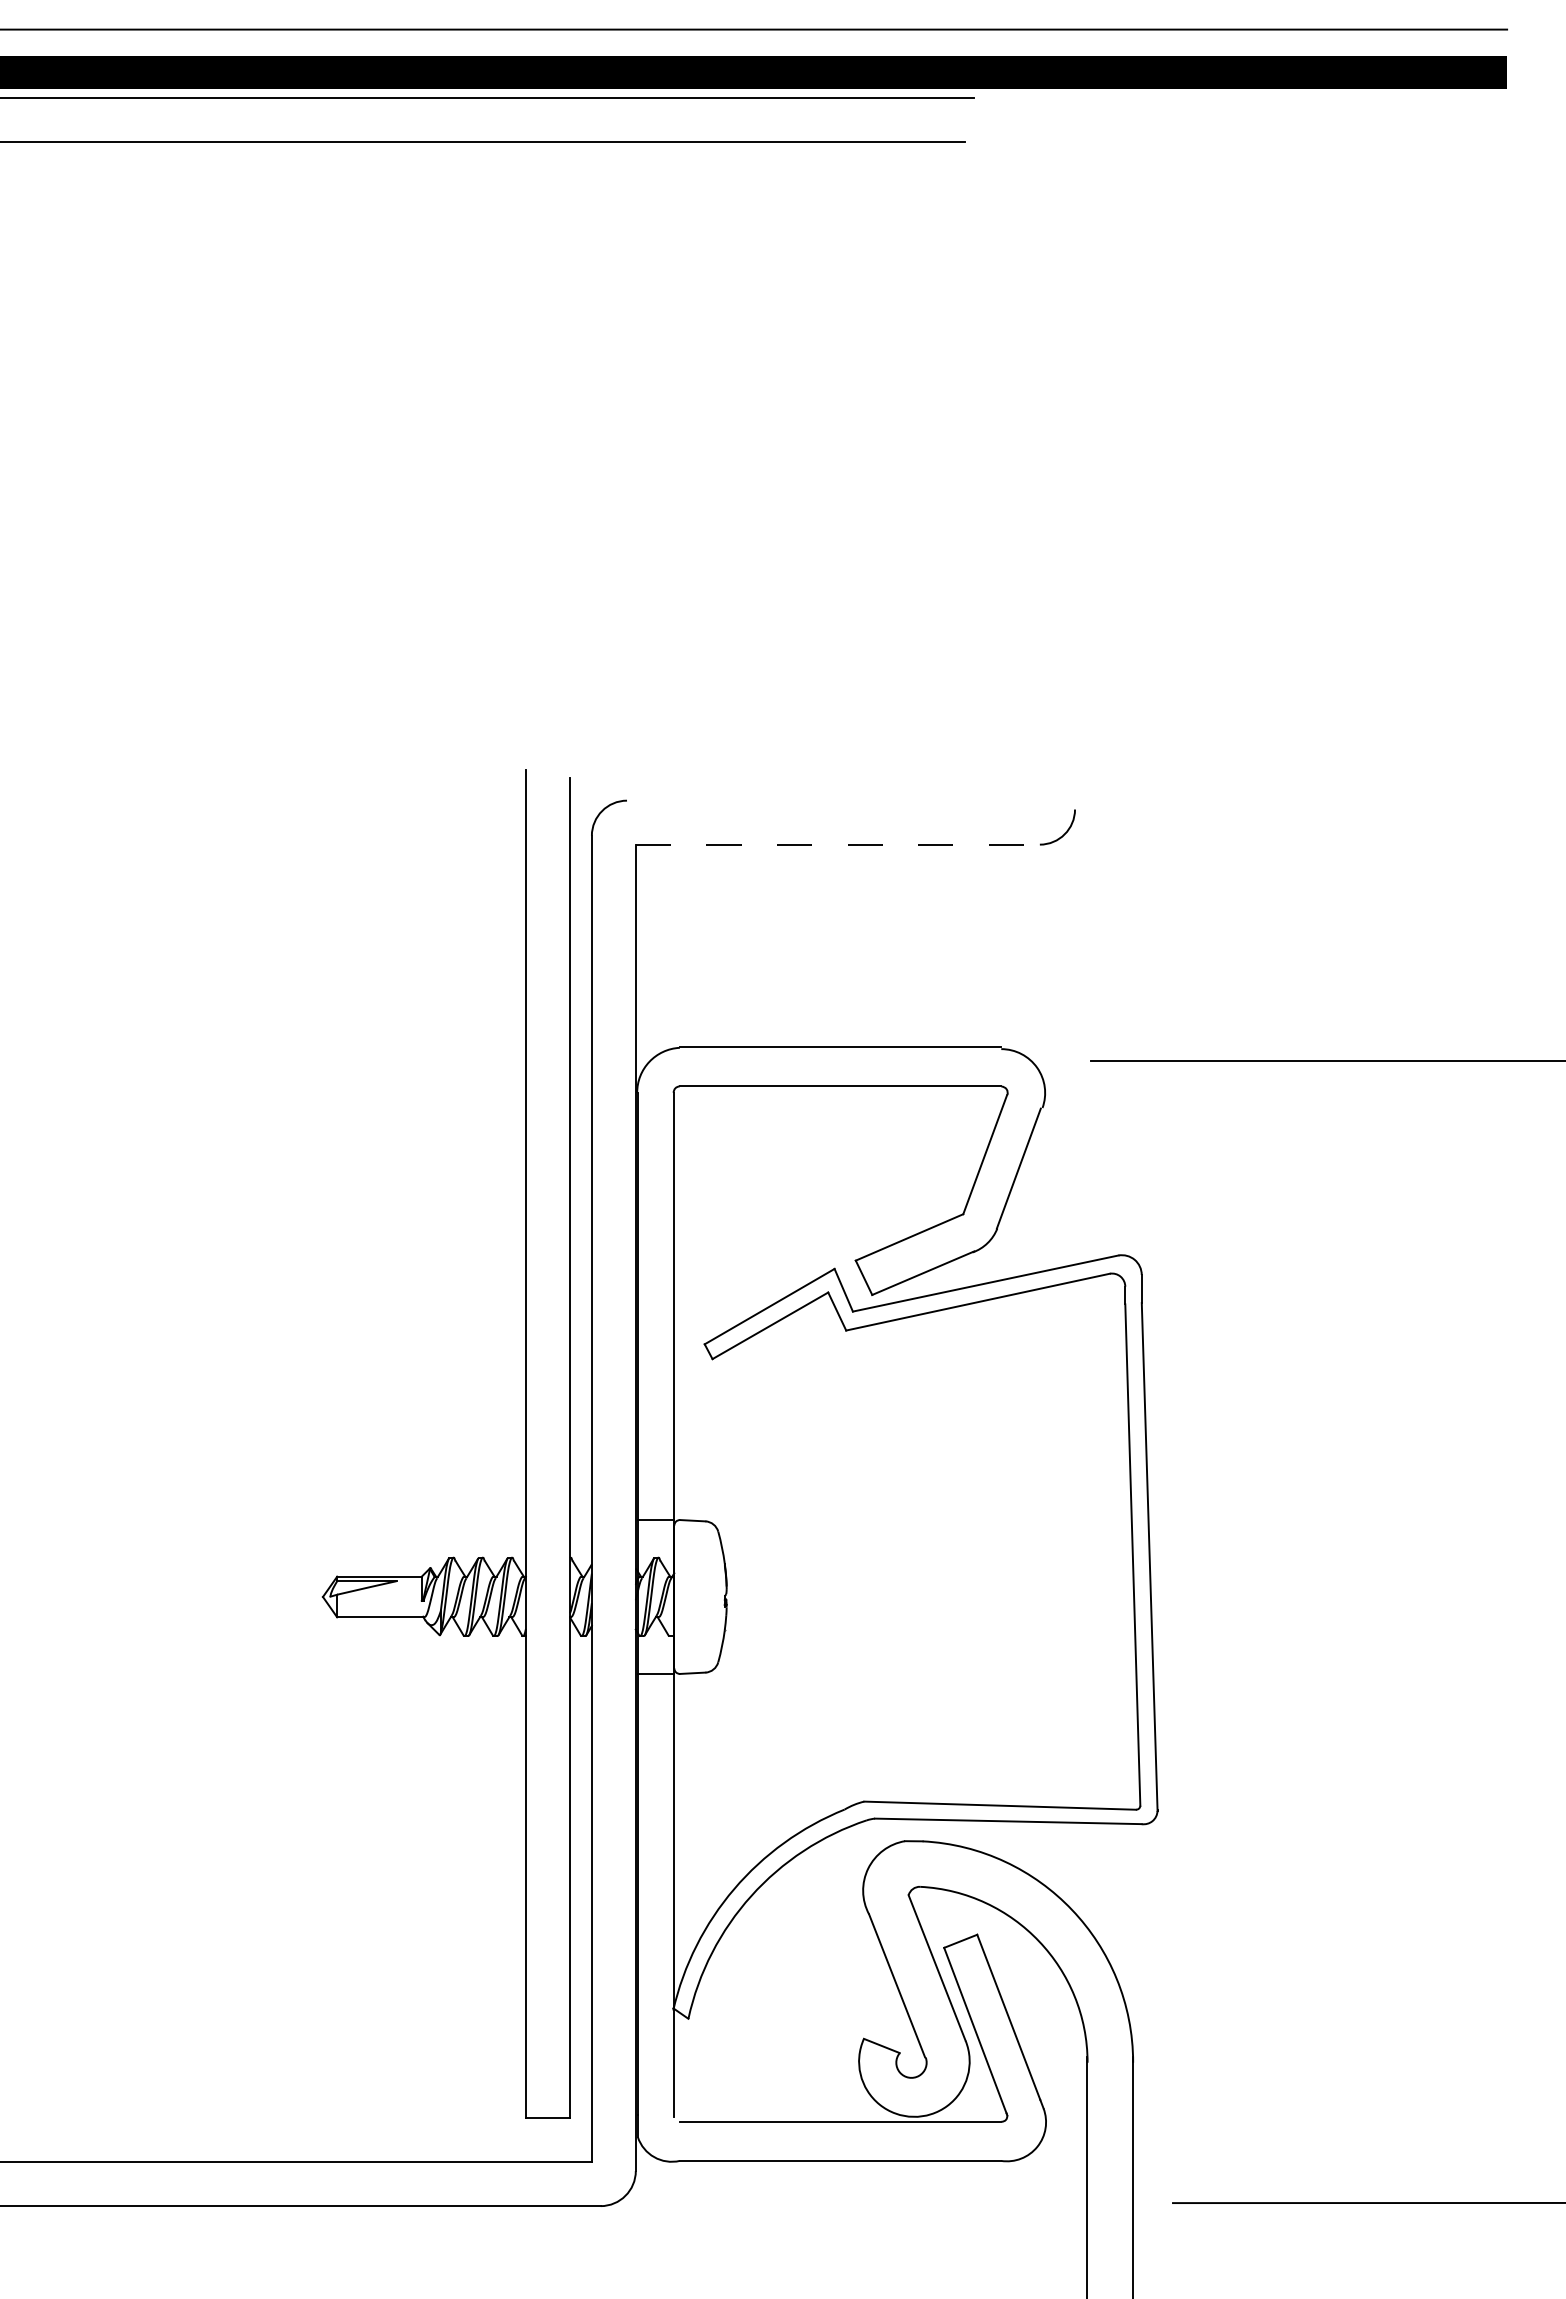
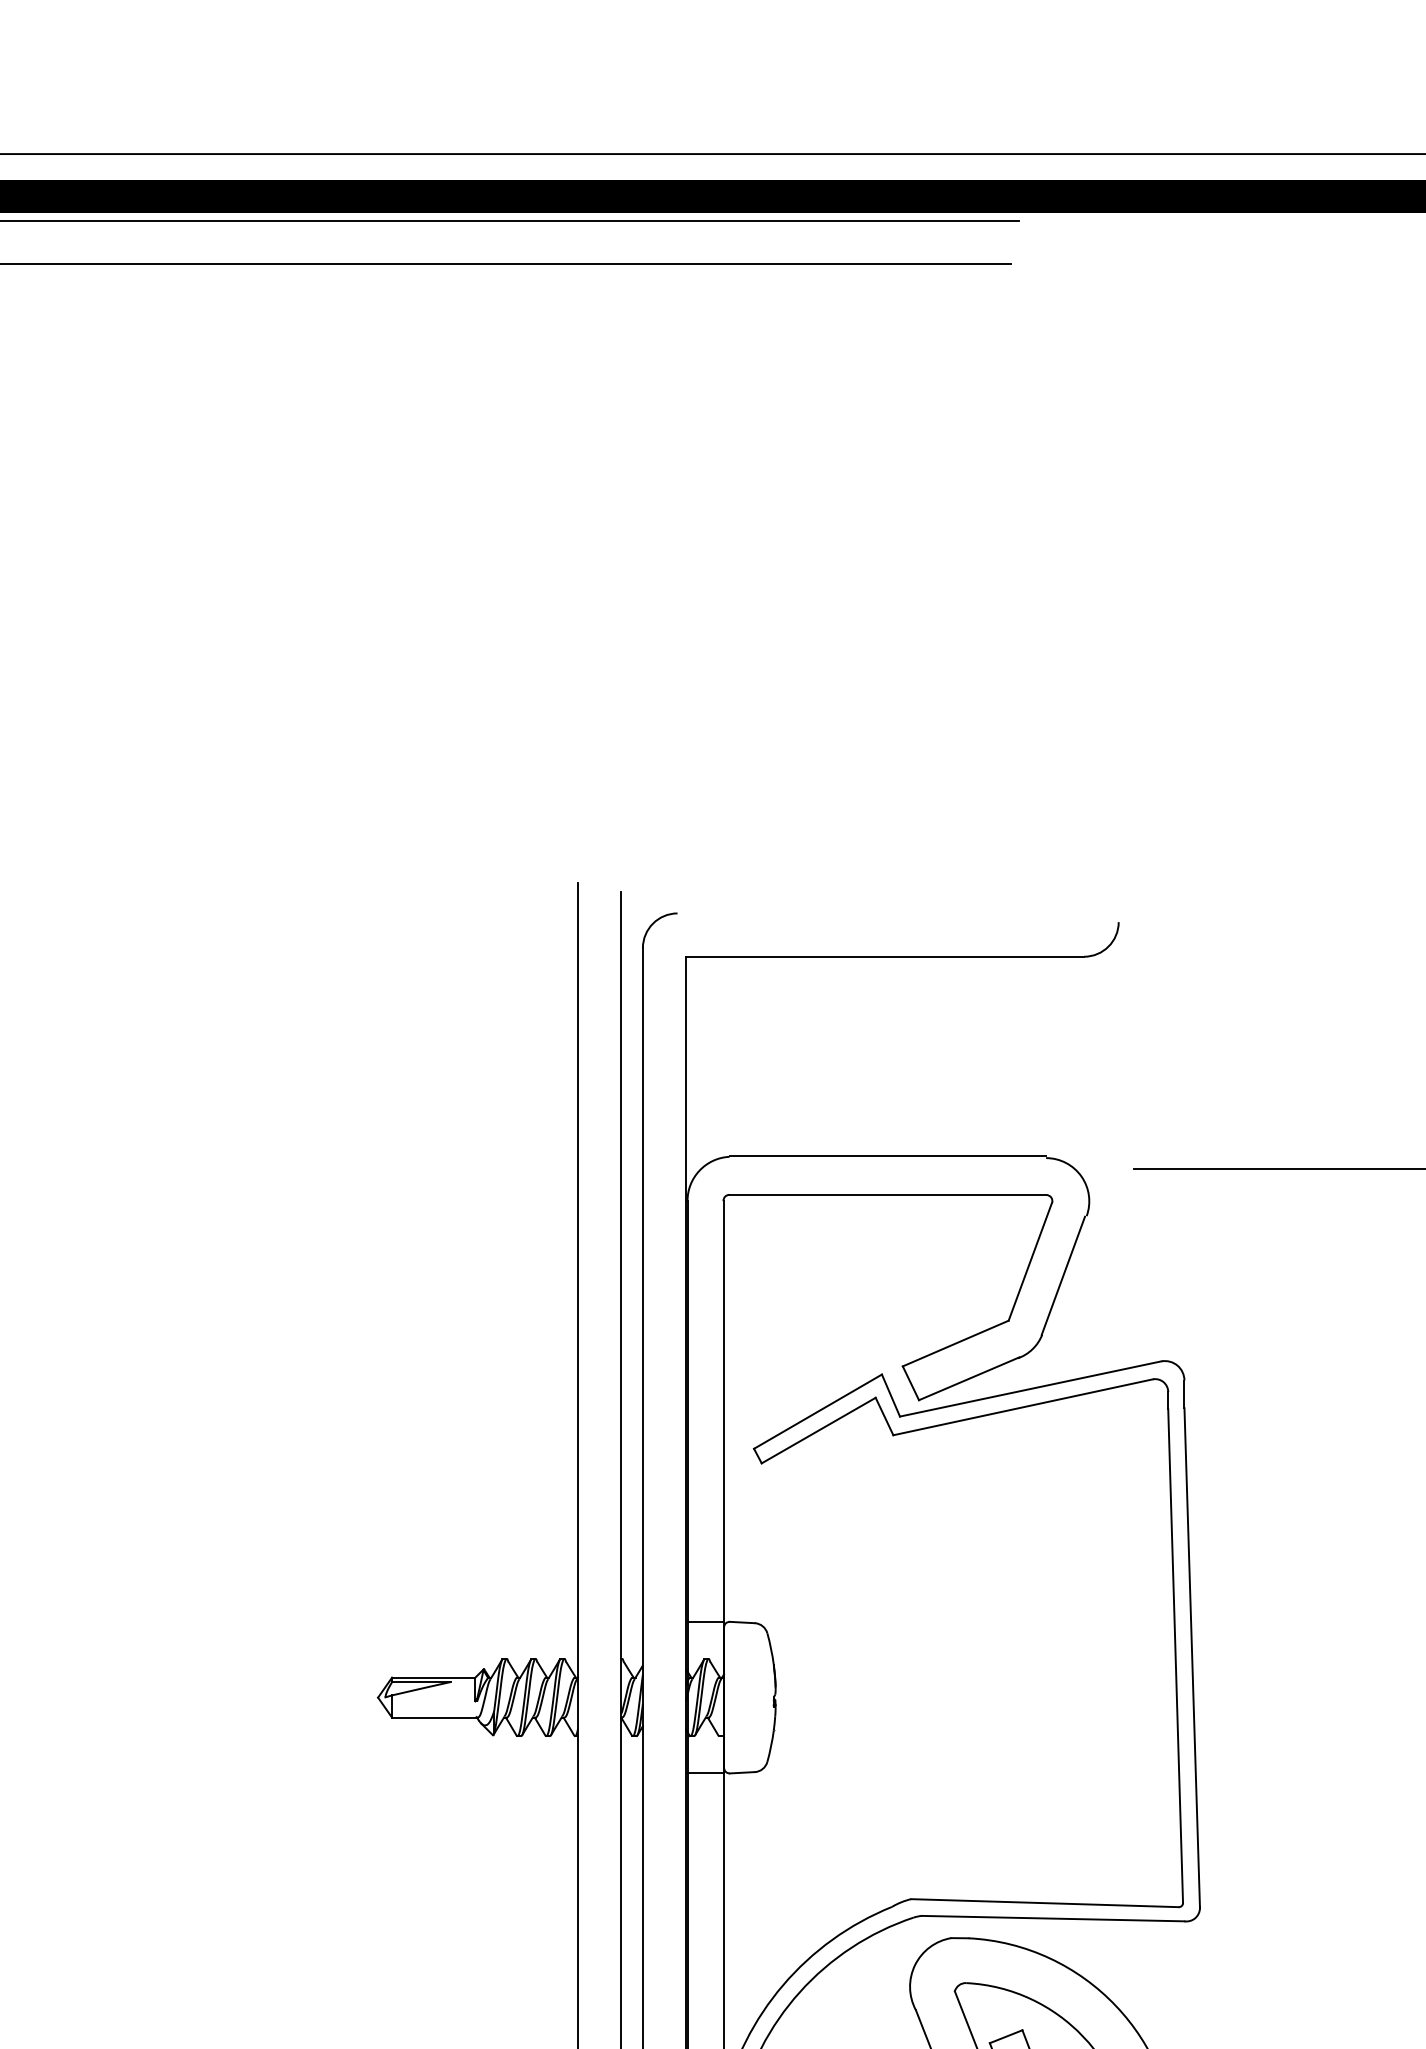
line: (838, 844) -> (885, 956), dashed -> solid

